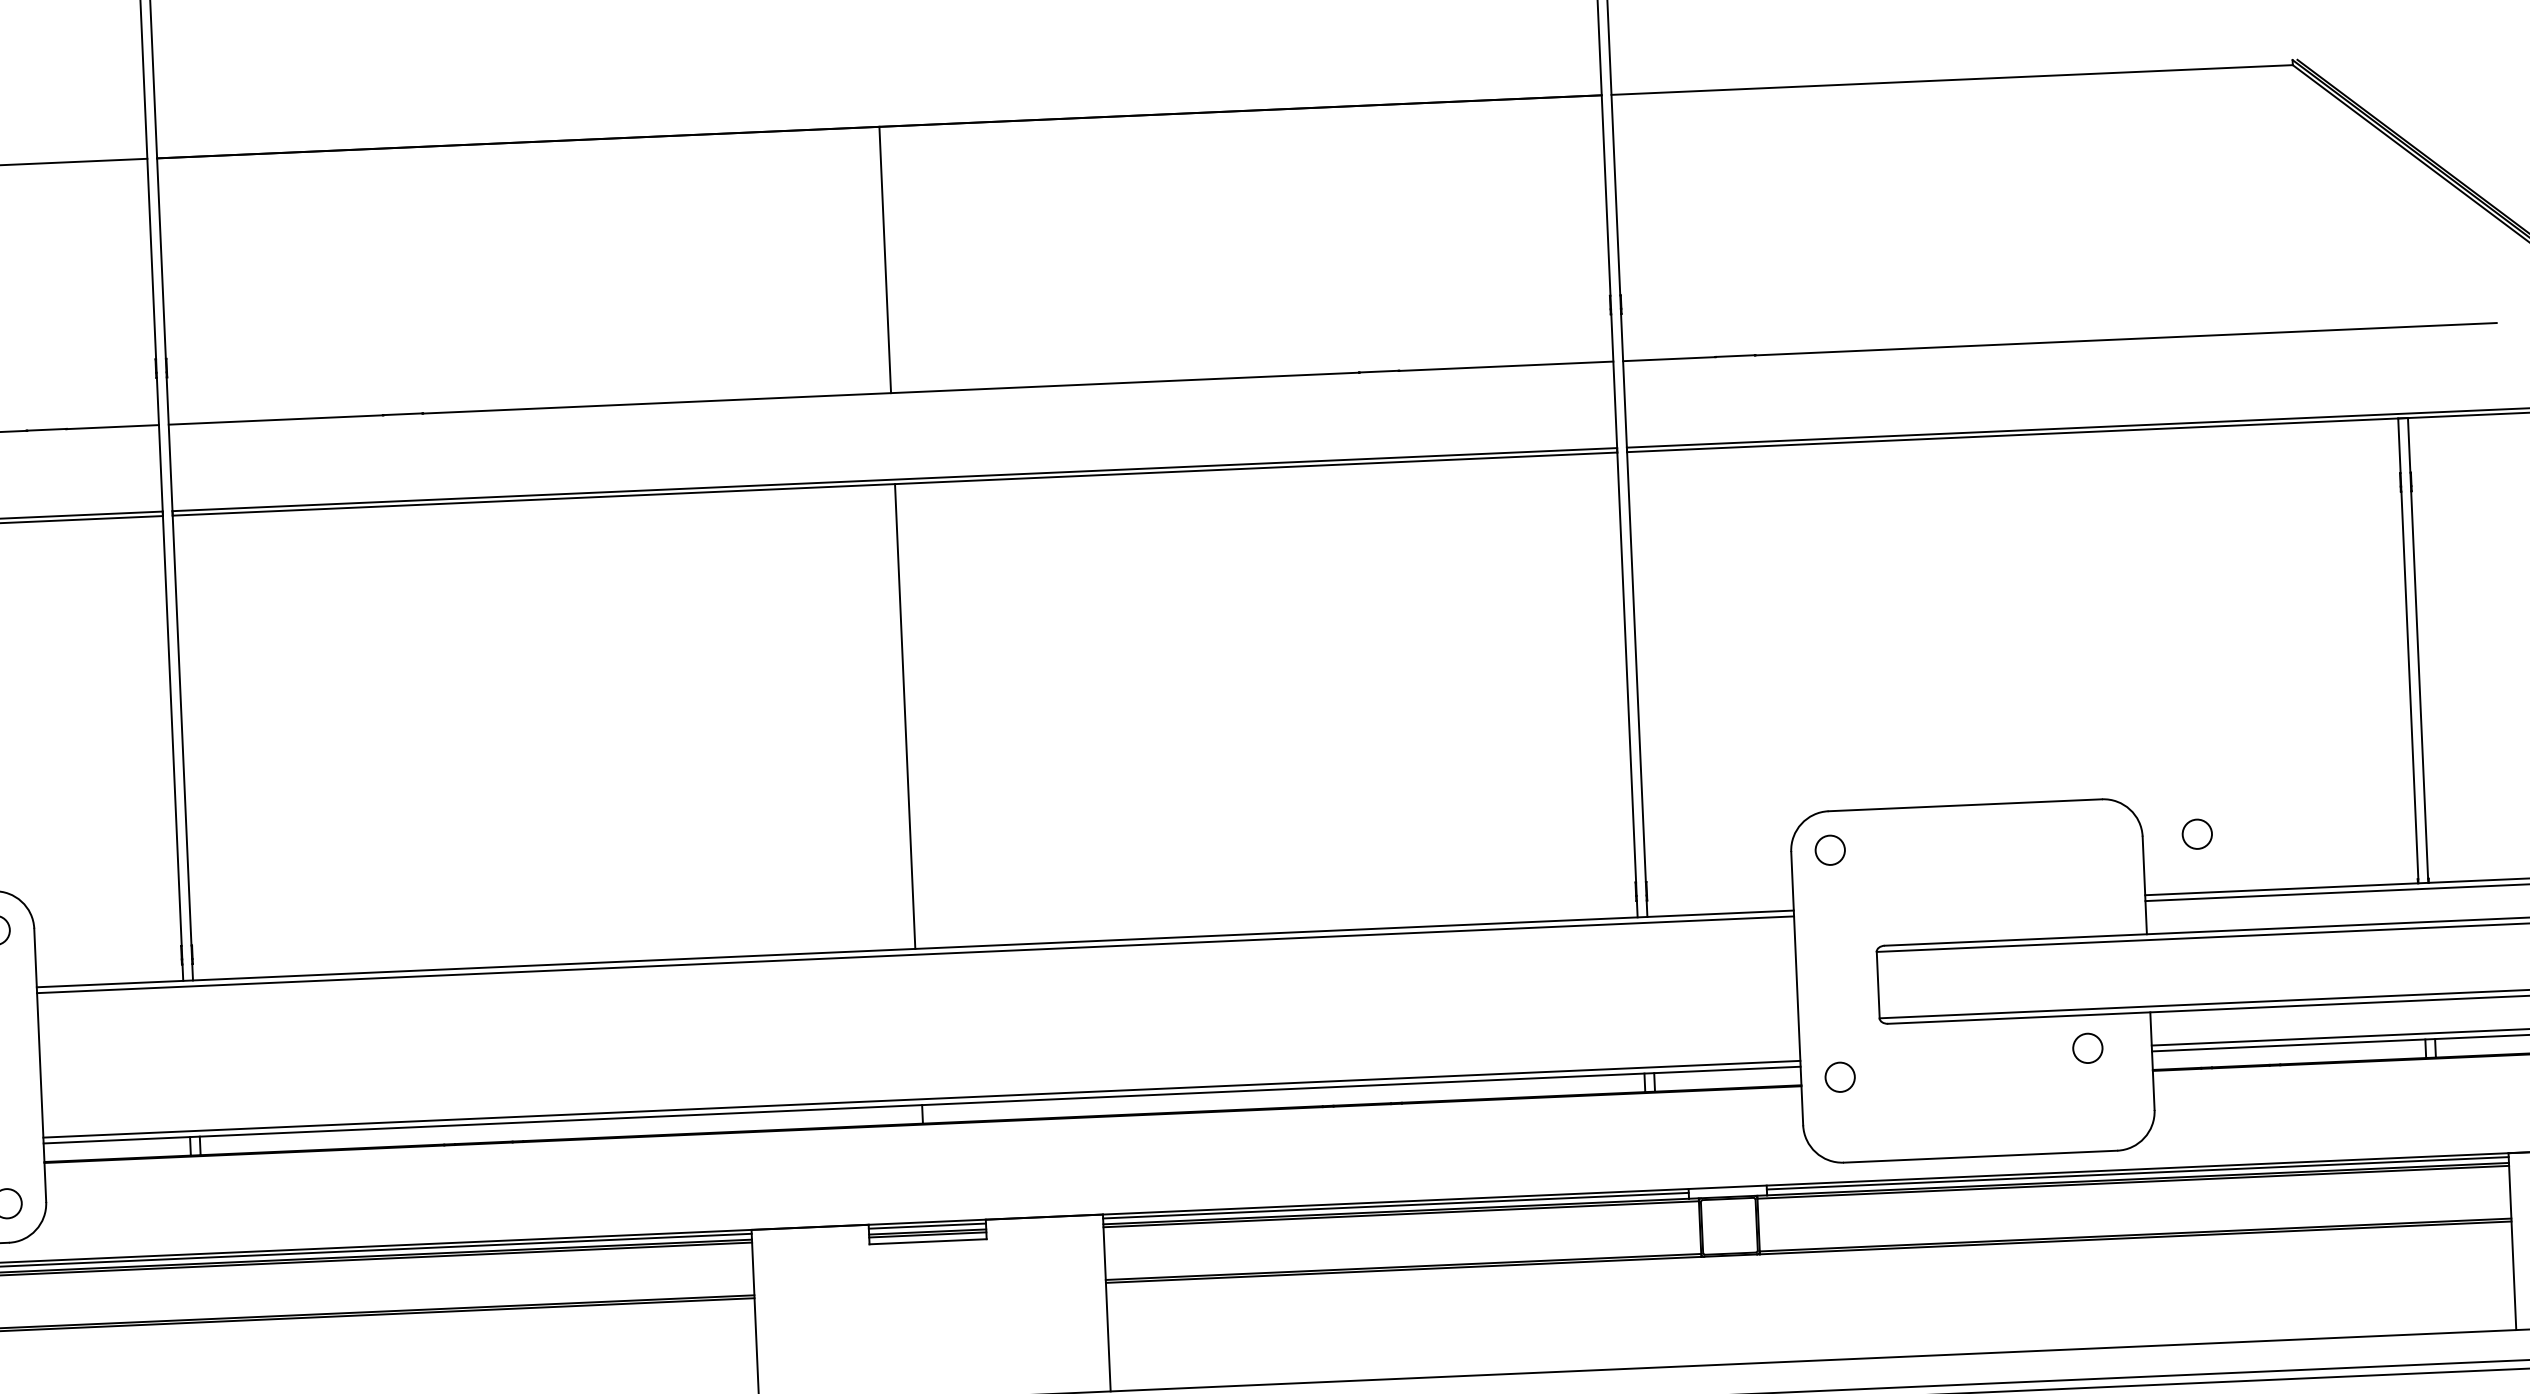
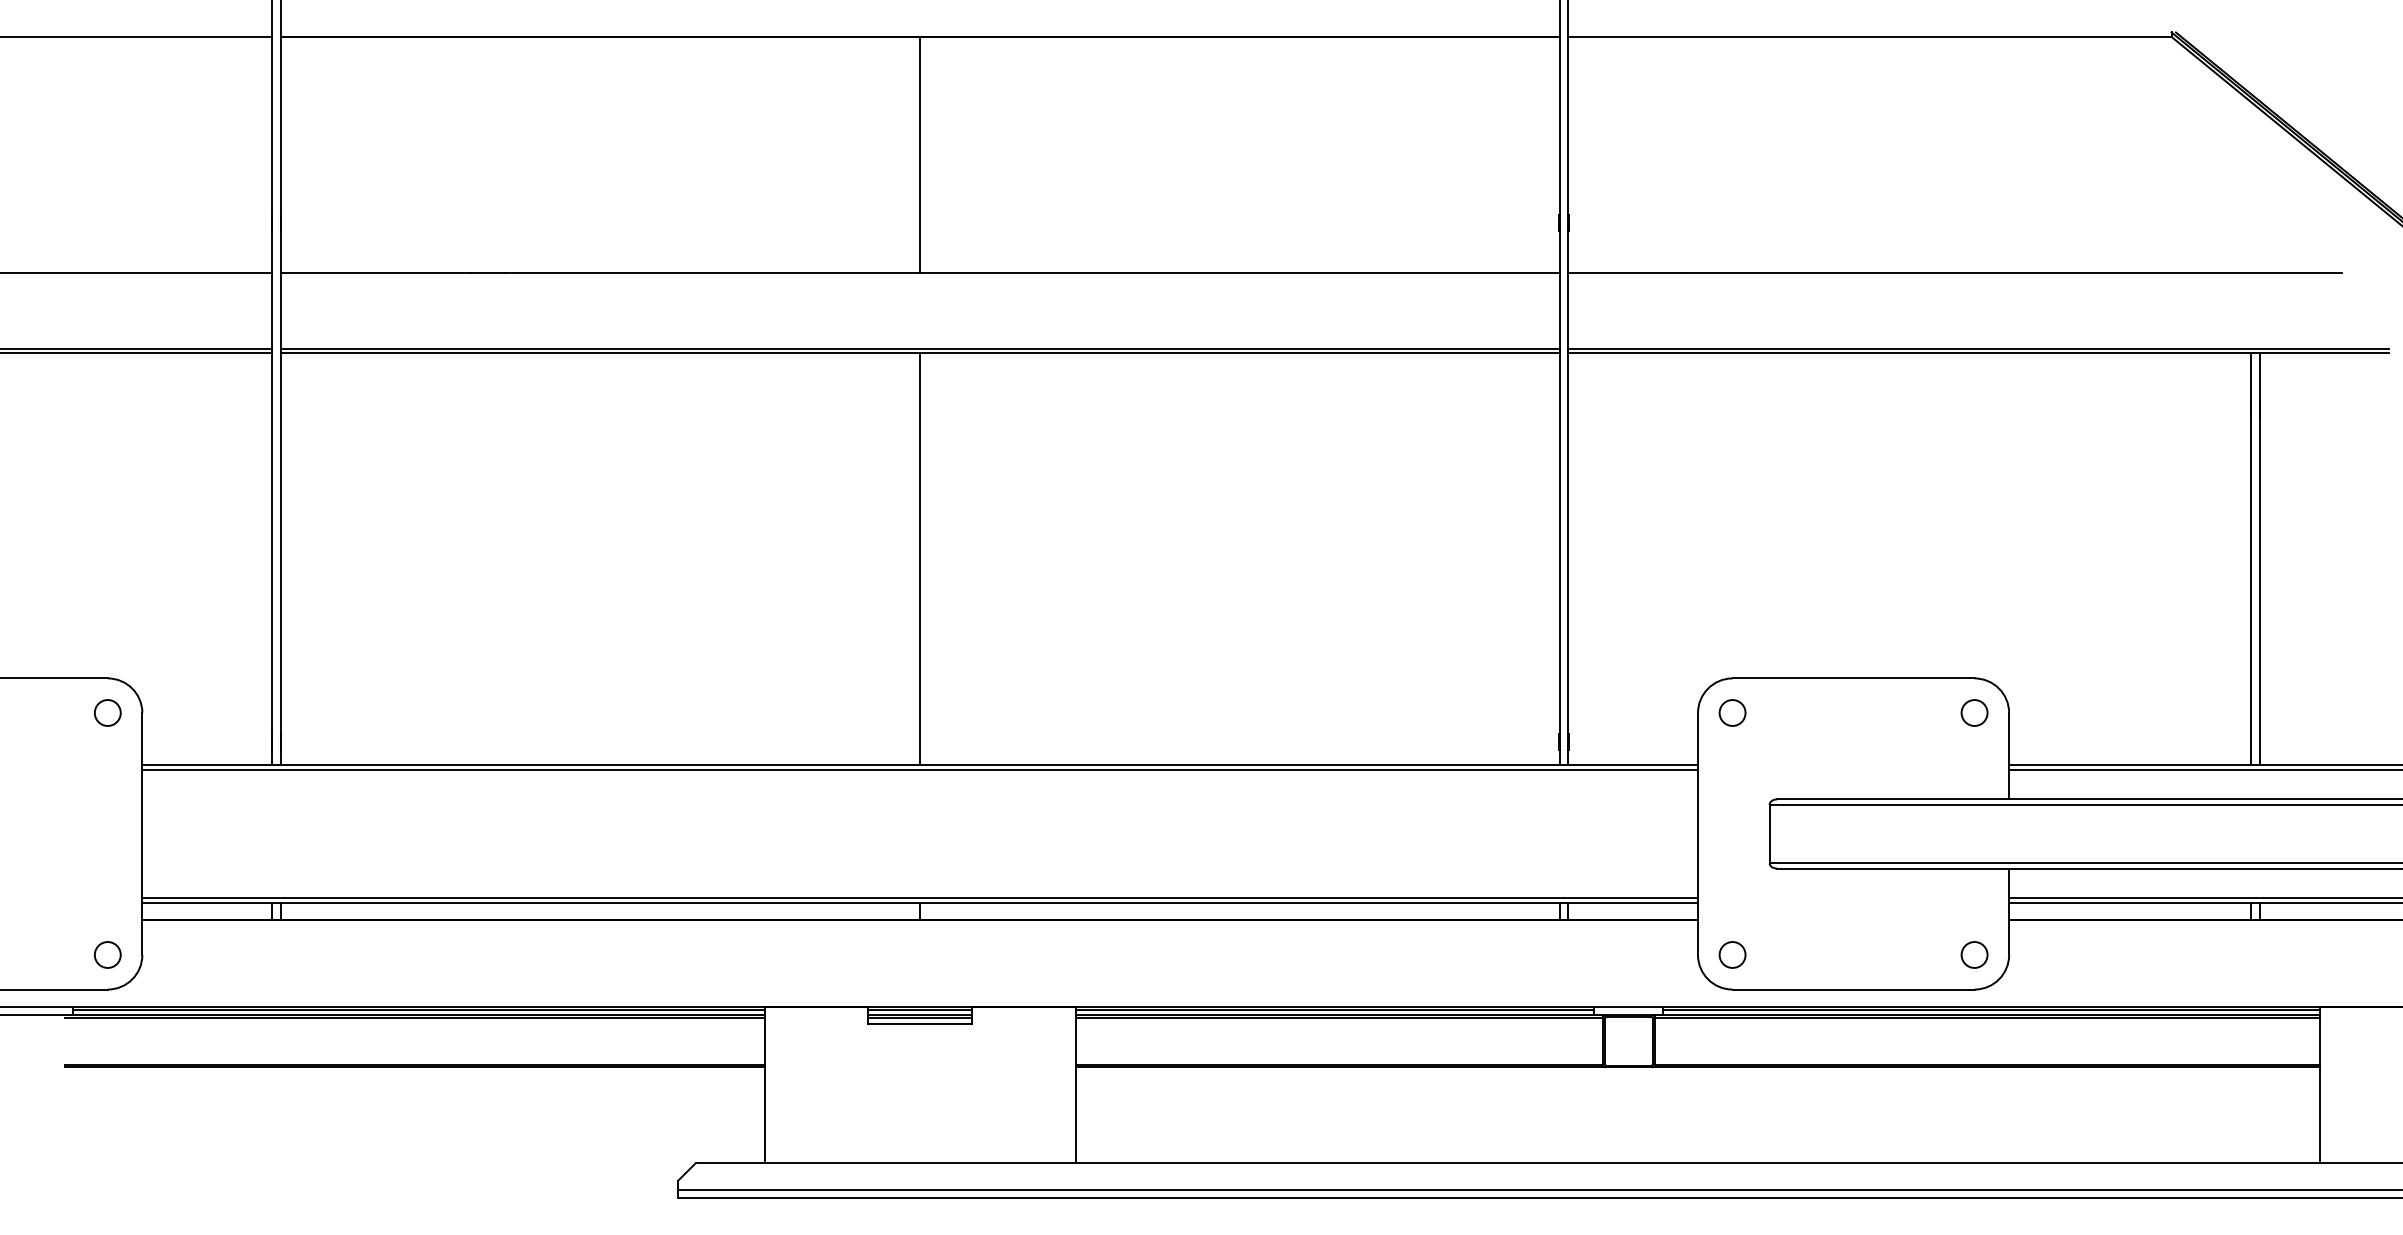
circle: (2197, 833) -> (1974, 712), moved
circle: (2087, 1047) -> (1974, 954), moved
circle: (1840, 1076) -> (1732, 954), moved

